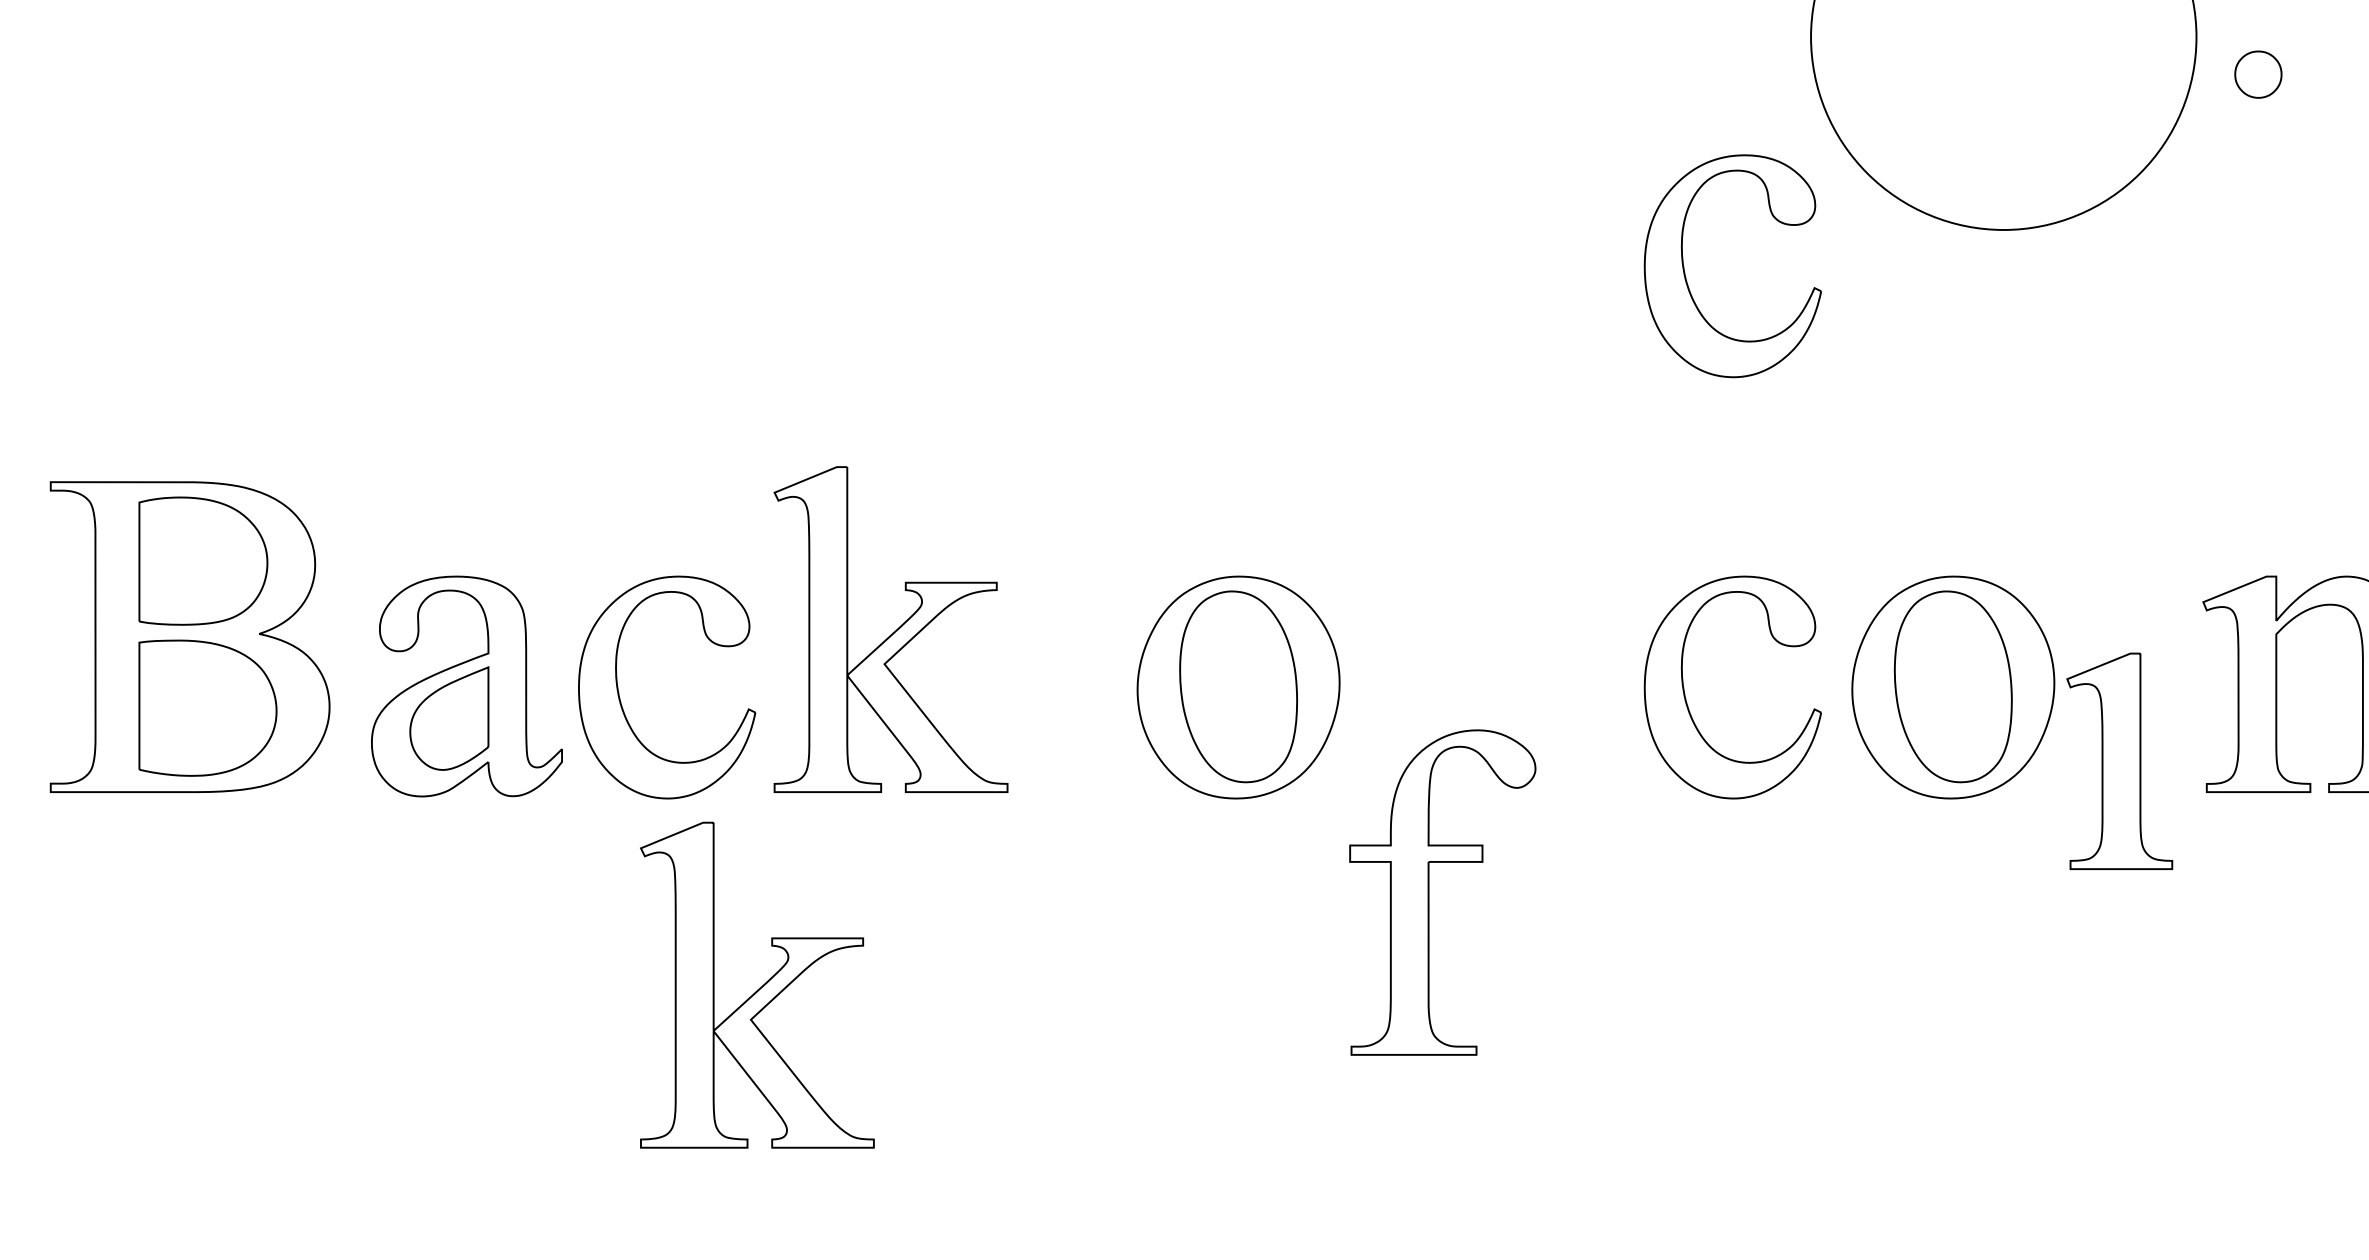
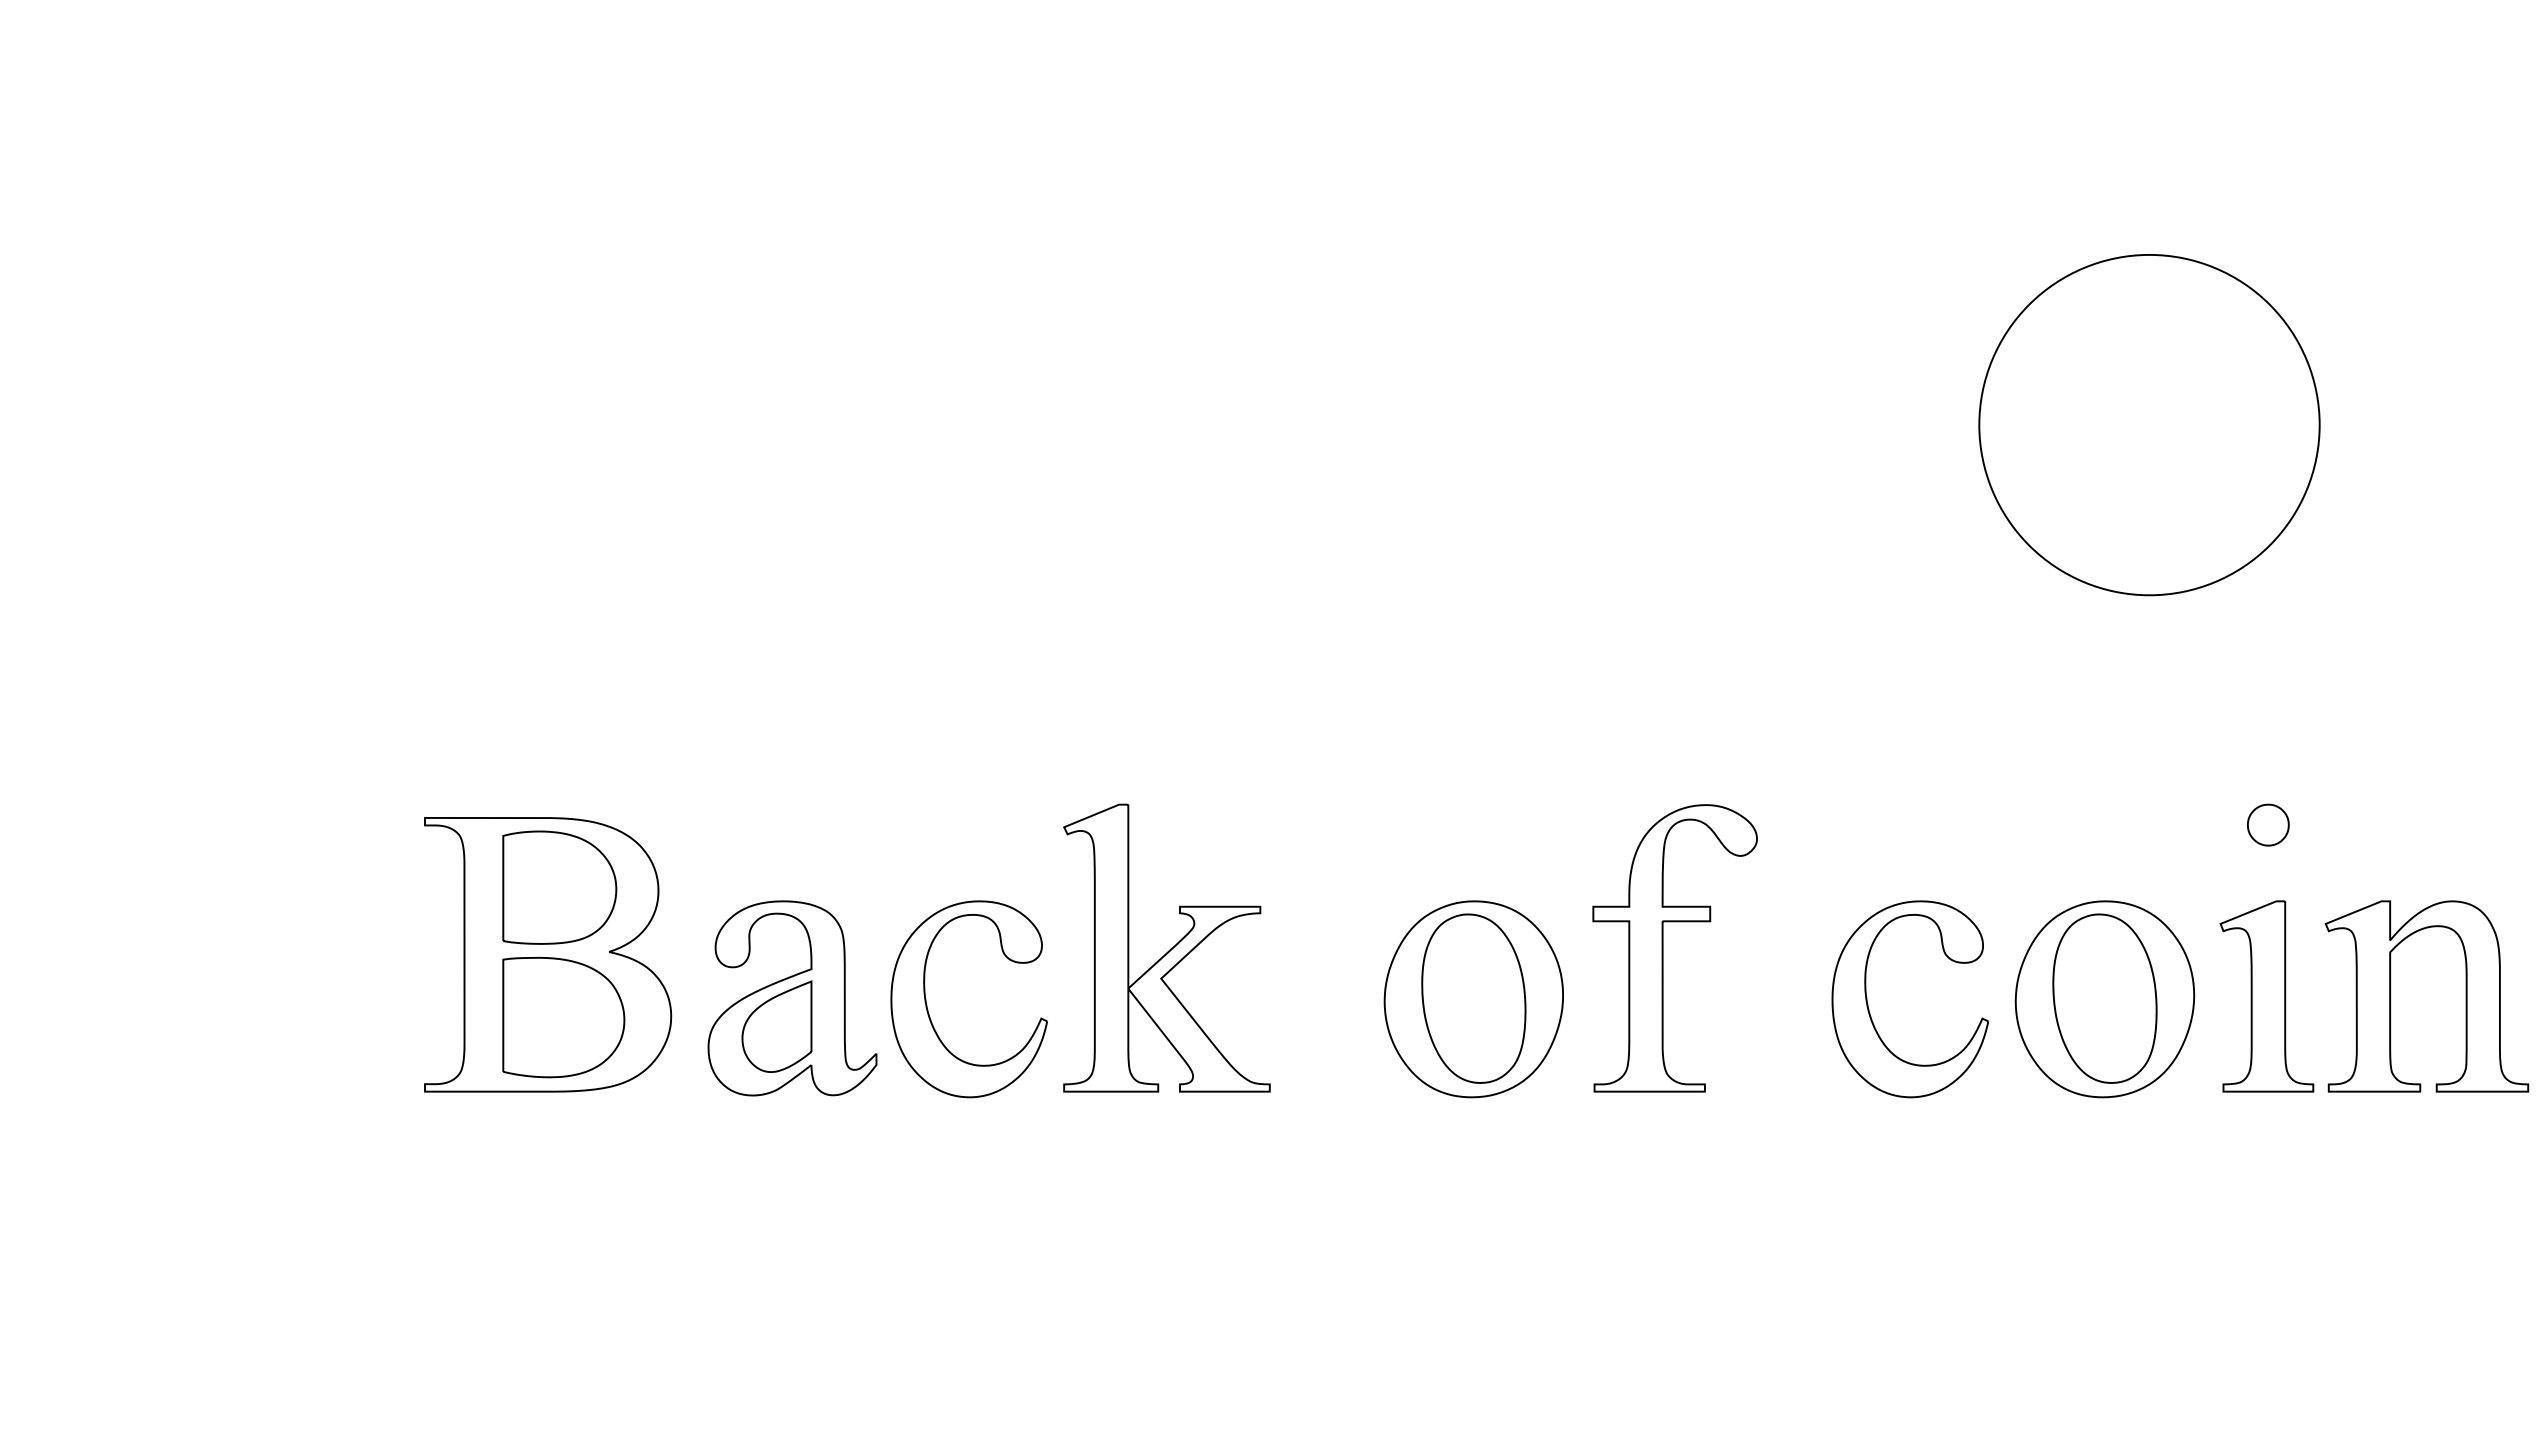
part: (2258, 73) -> (2268, 824), moved
part: (1686, 277) -> (1869, 637), removed
part: (2119, 761) -> (2266, 996), moved
part: (1429, 892) -> (1663, 948), moved
part: (756, 984) -> (1048, 1261), removed

